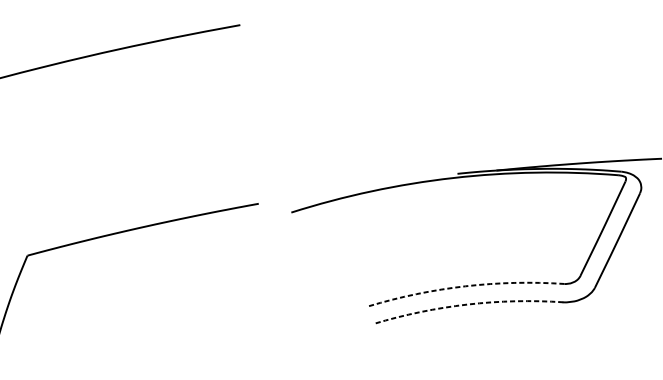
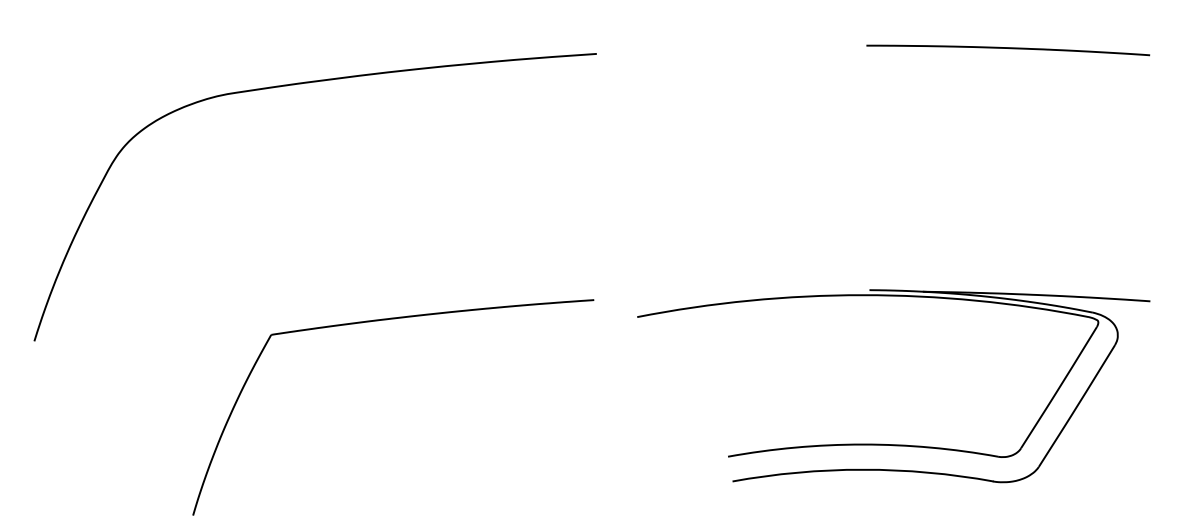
arc: (465, 286) -> (863, 444), dashed -> solid
arc: (467, 304) -> (863, 469), dashed -> solid

